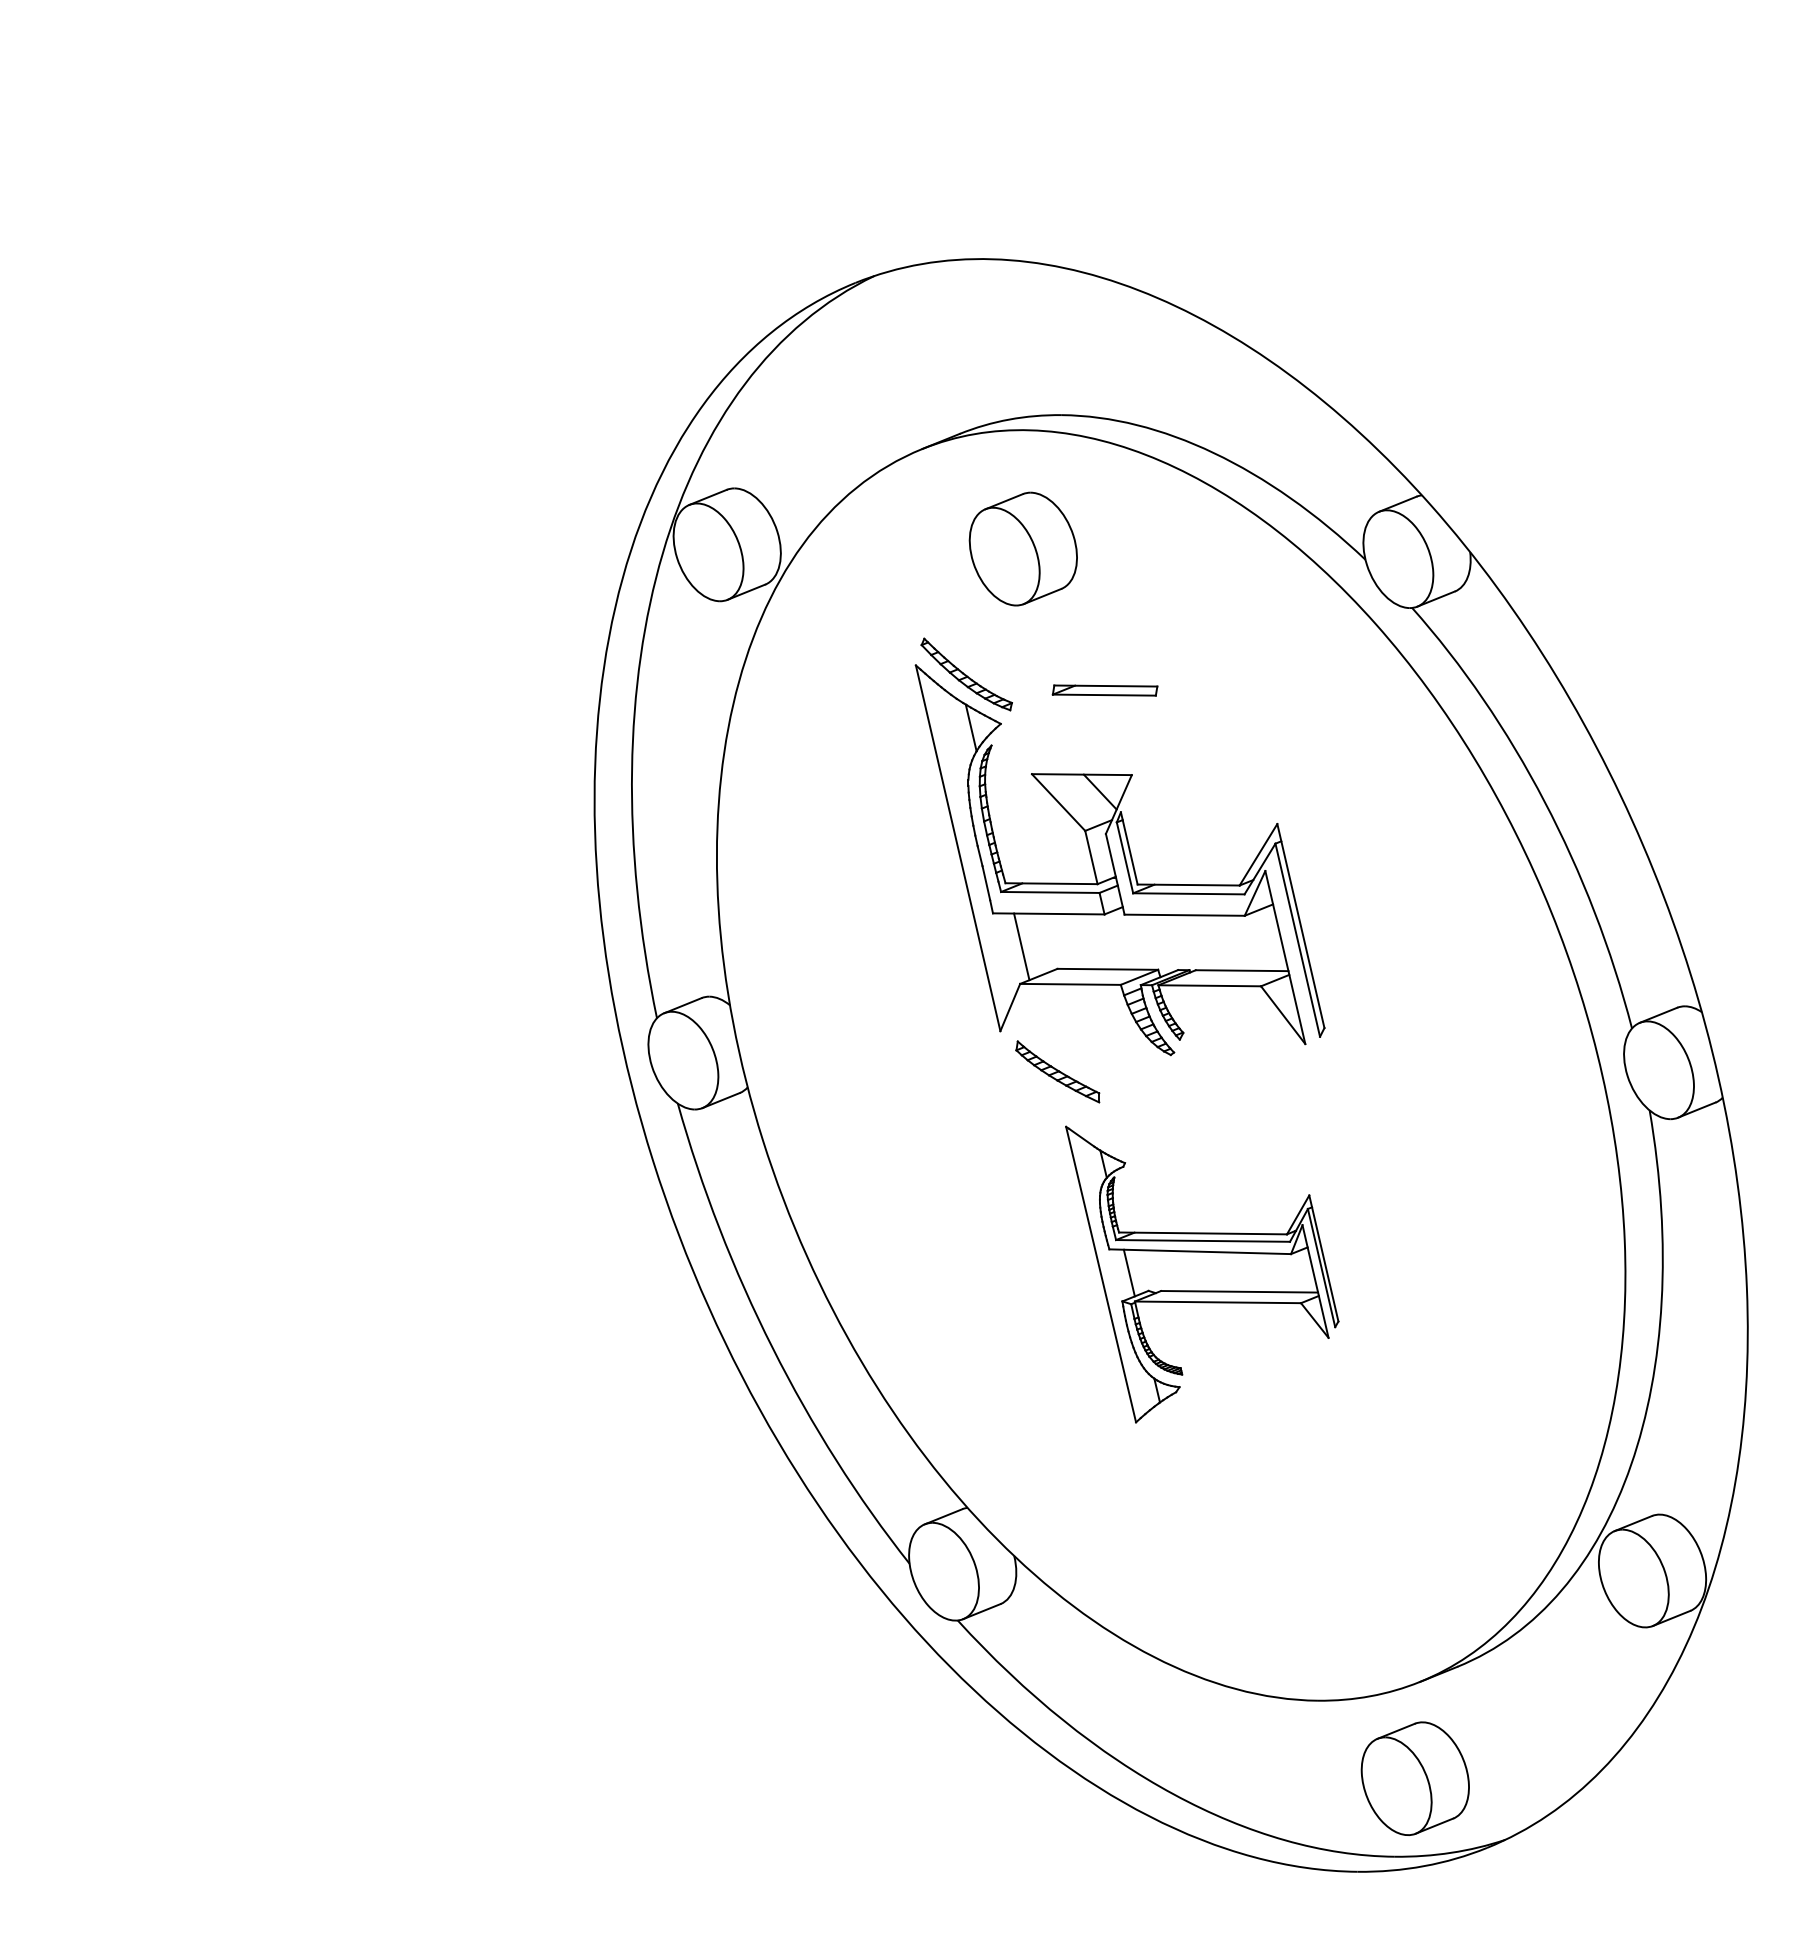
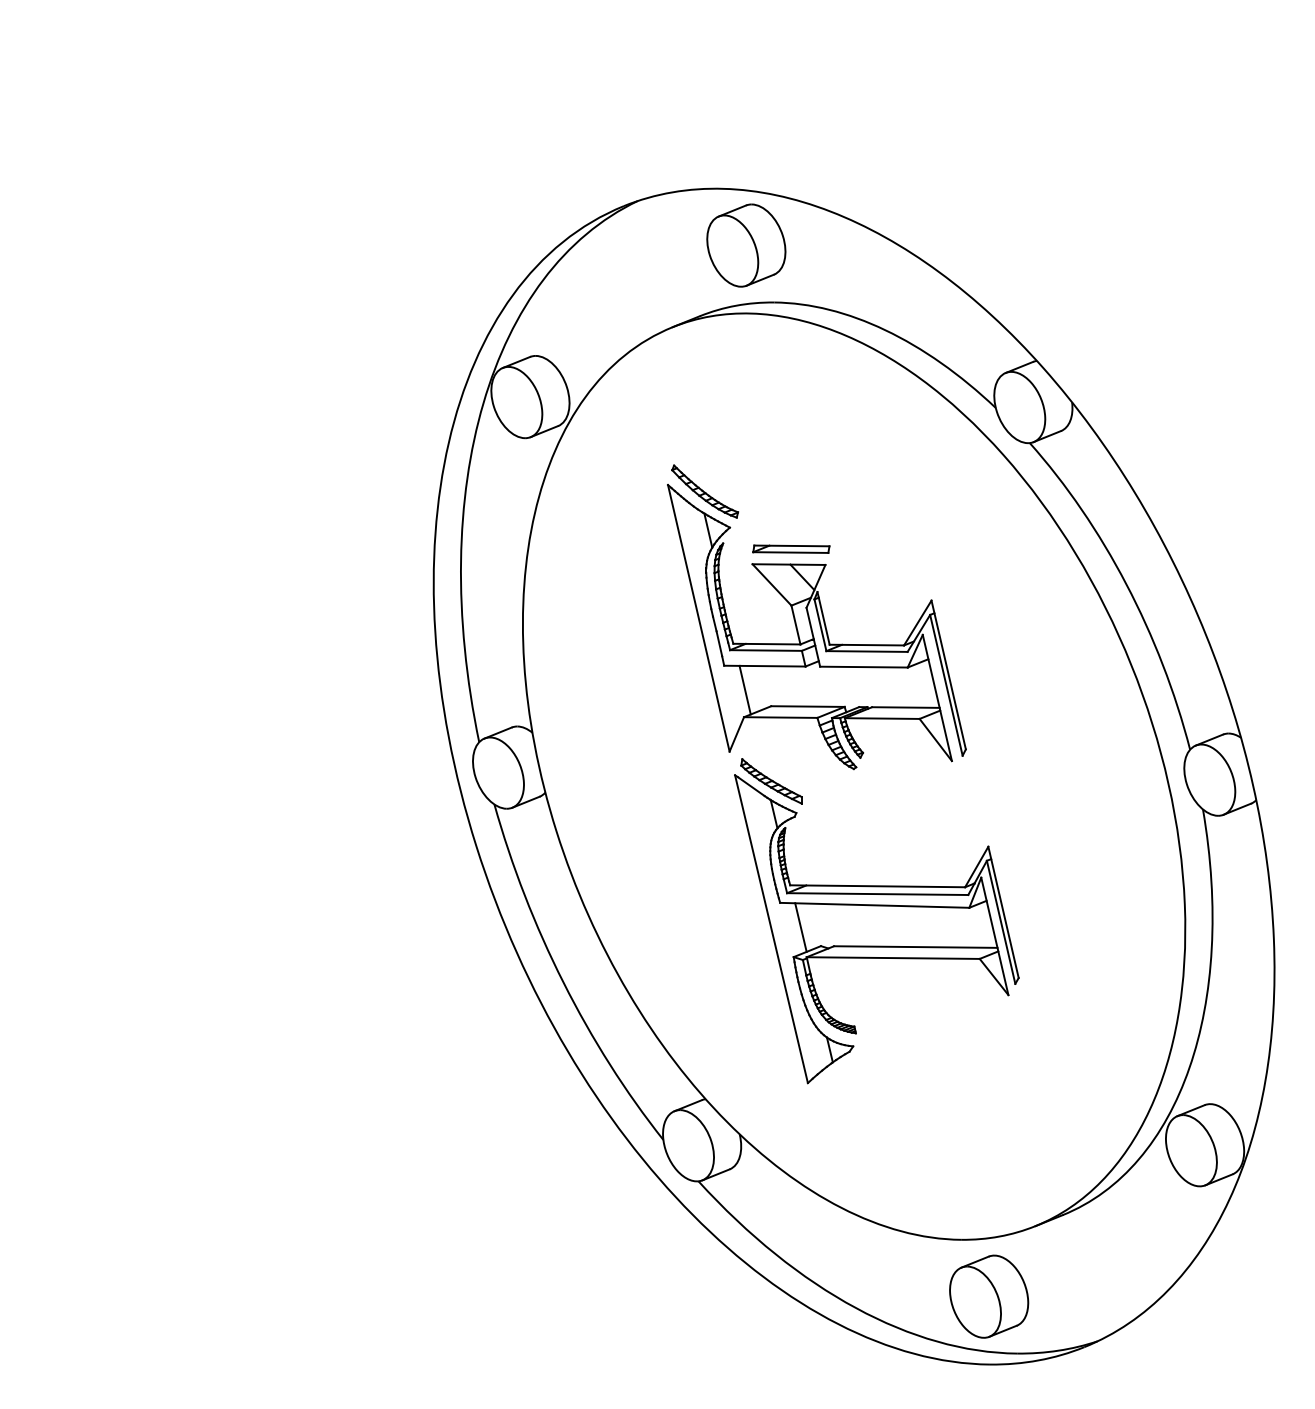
part: (1022, 548) -> (745, 245), moved
part: (1104, 690) -> (790, 549), moved
part: (1201, 1274) -> (876, 929), size x1.43
part: (1414, 1778) -> (988, 1296), moved

